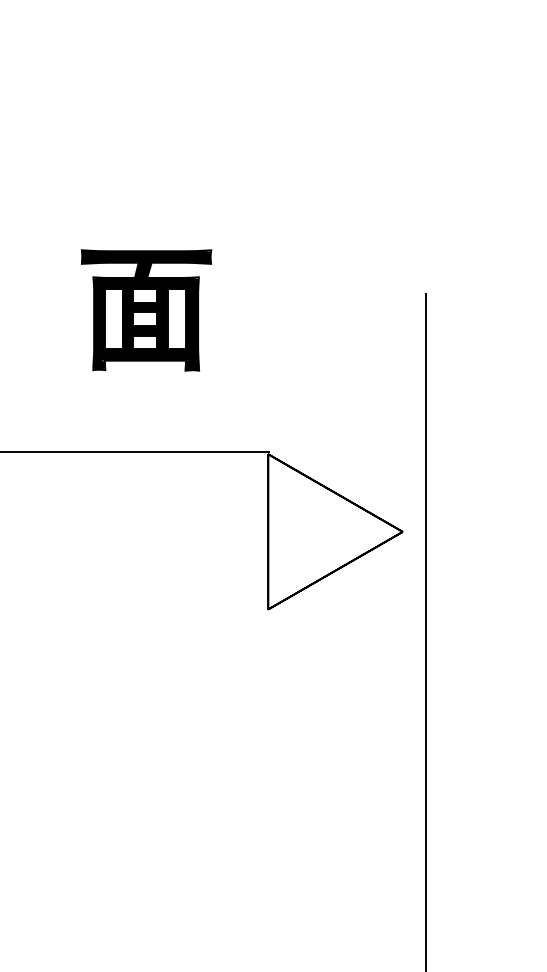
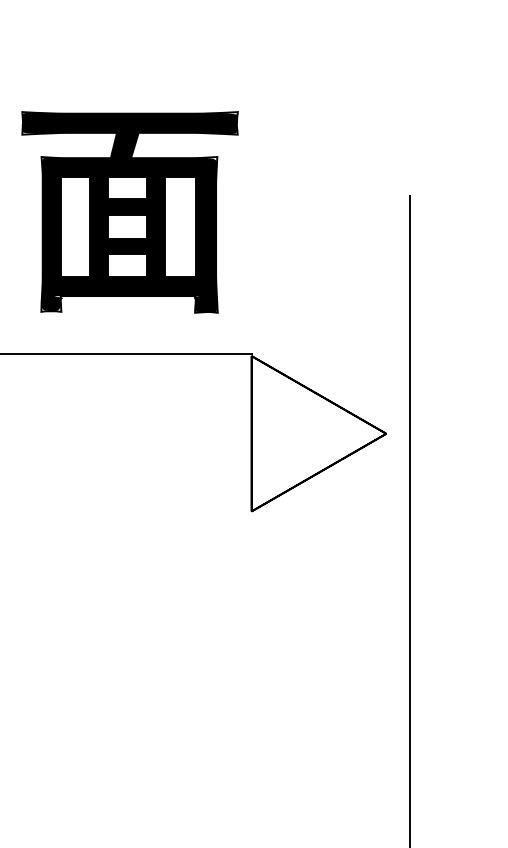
part: (146, 310) -> (130, 212), size x1.67

